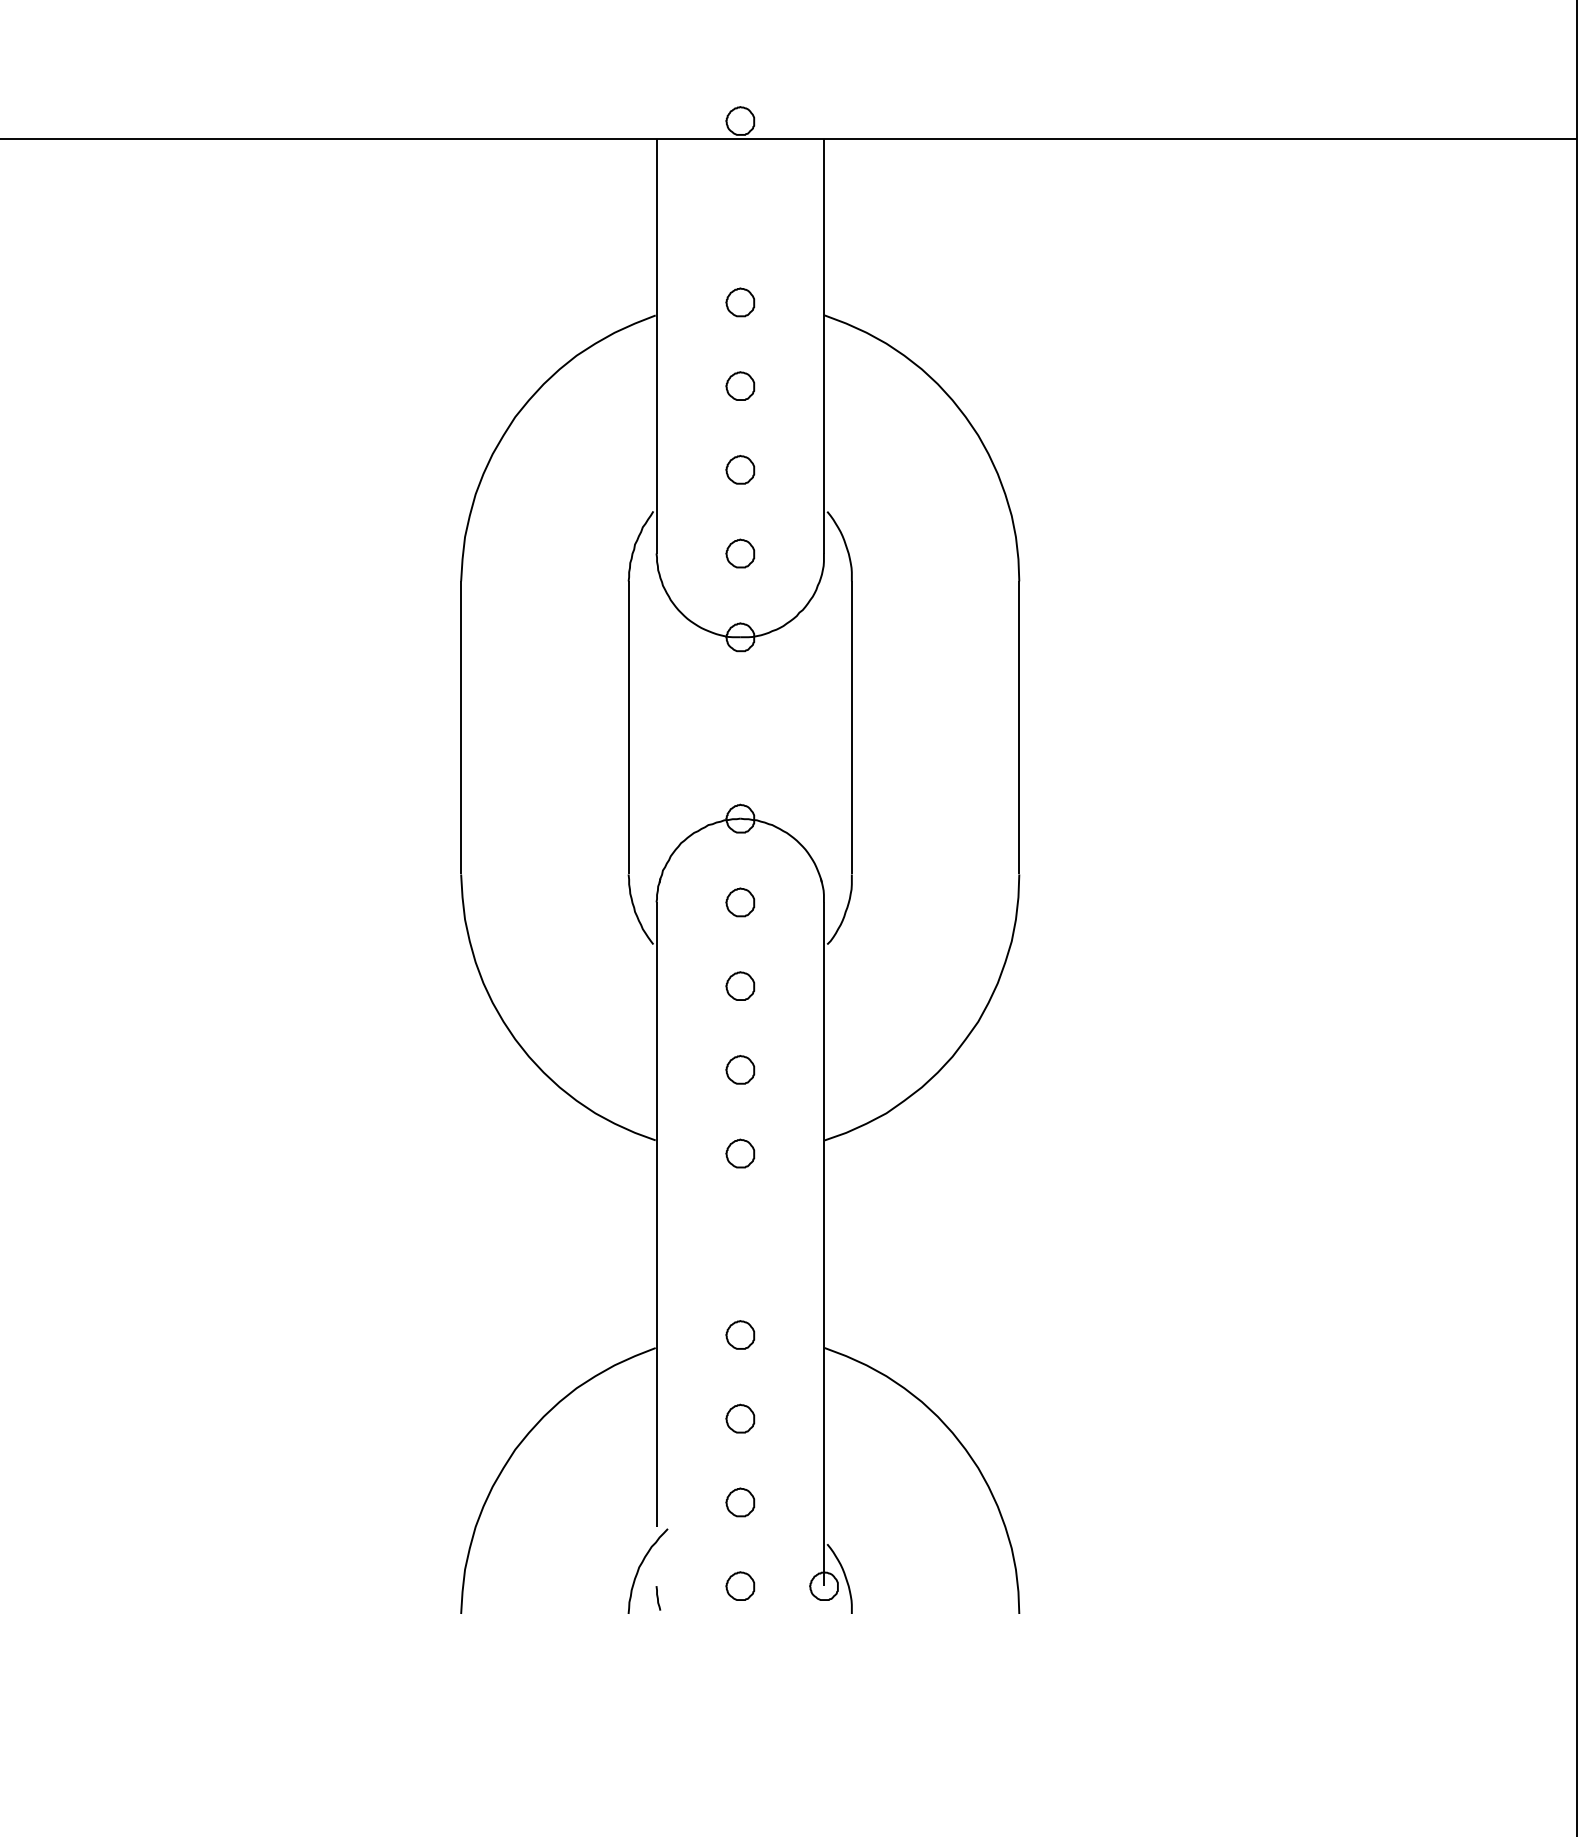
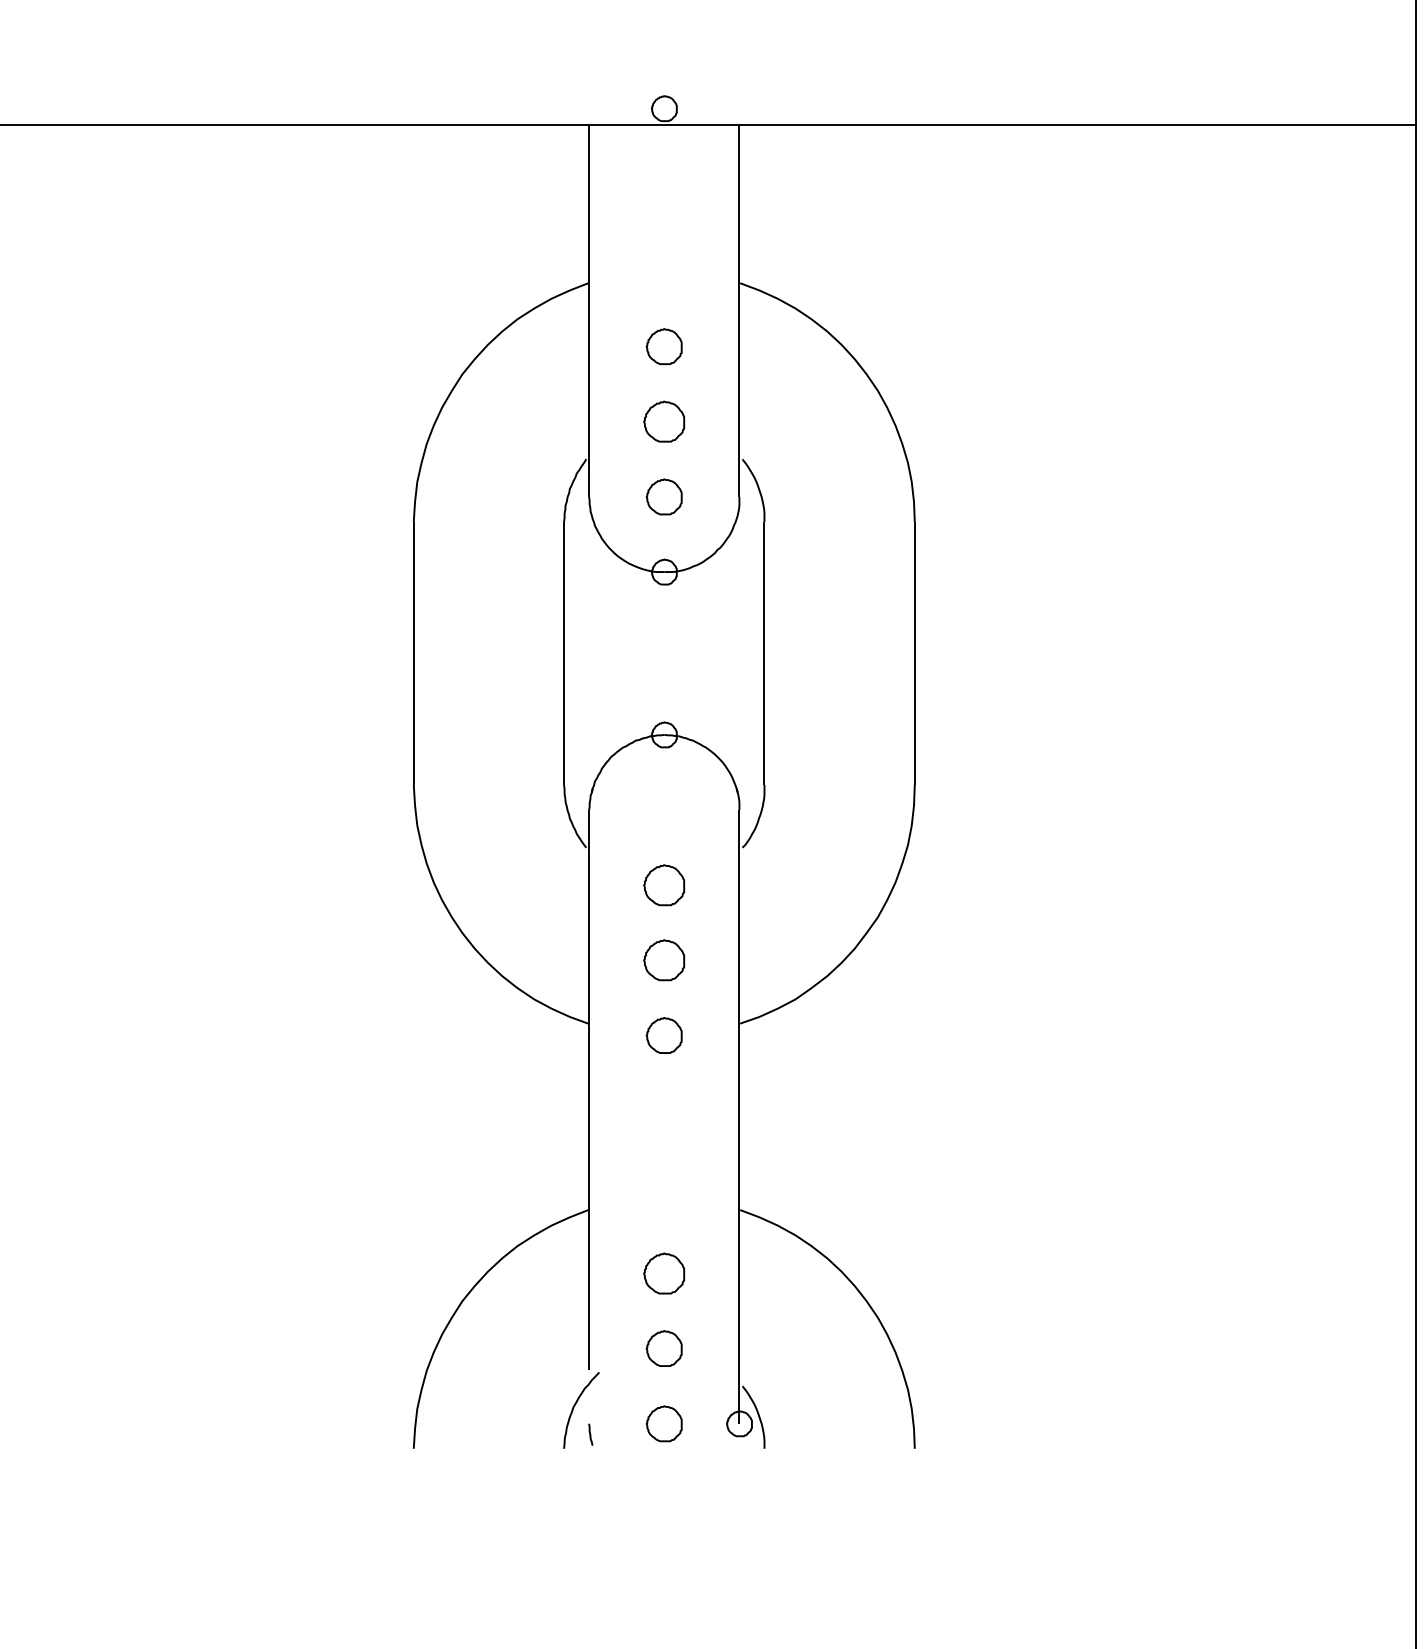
part: (740, 302) -> (664, 271), removed
part: (740, 385) -> (664, 346), size x1.4
part: (740, 469) -> (664, 421), size x1.6
part: (740, 553) -> (664, 496), size x1.4
part: (740, 902) -> (664, 810), removed
part: (740, 985) -> (664, 884), size x1.6
part: (740, 1069) -> (664, 960), size x1.6
part: (740, 1153) -> (664, 1035), size x1.4
part: (740, 1334) -> (664, 1197), removed
part: (740, 1418) -> (664, 1273), size x1.6
part: (740, 1502) -> (664, 1348), size x1.4
part: (740, 1585) -> (664, 1423), size x1.4

